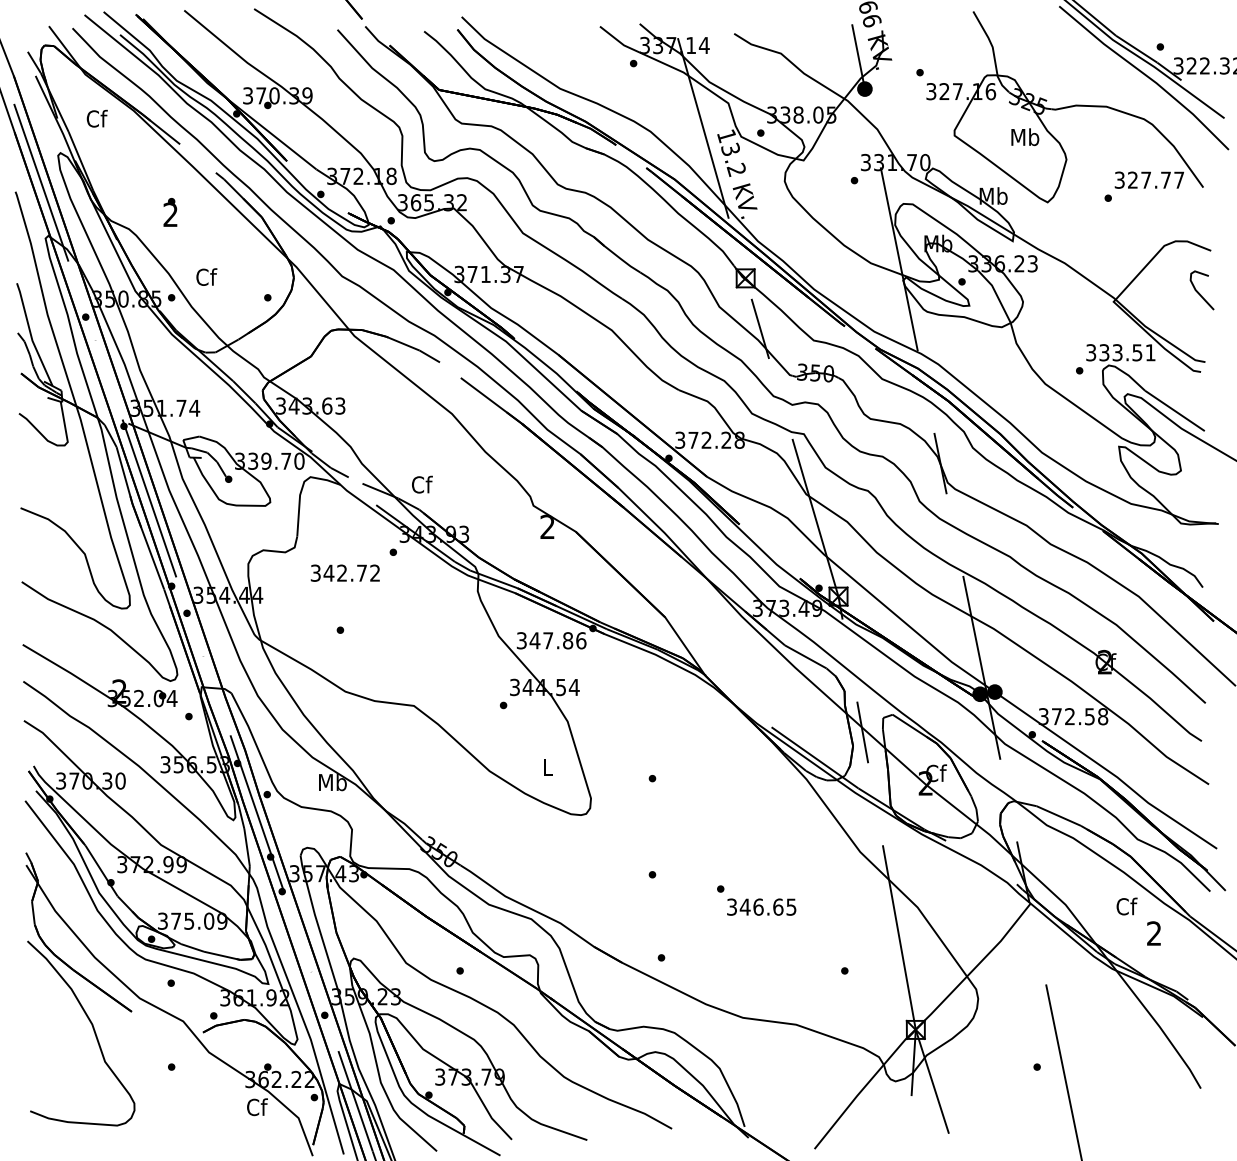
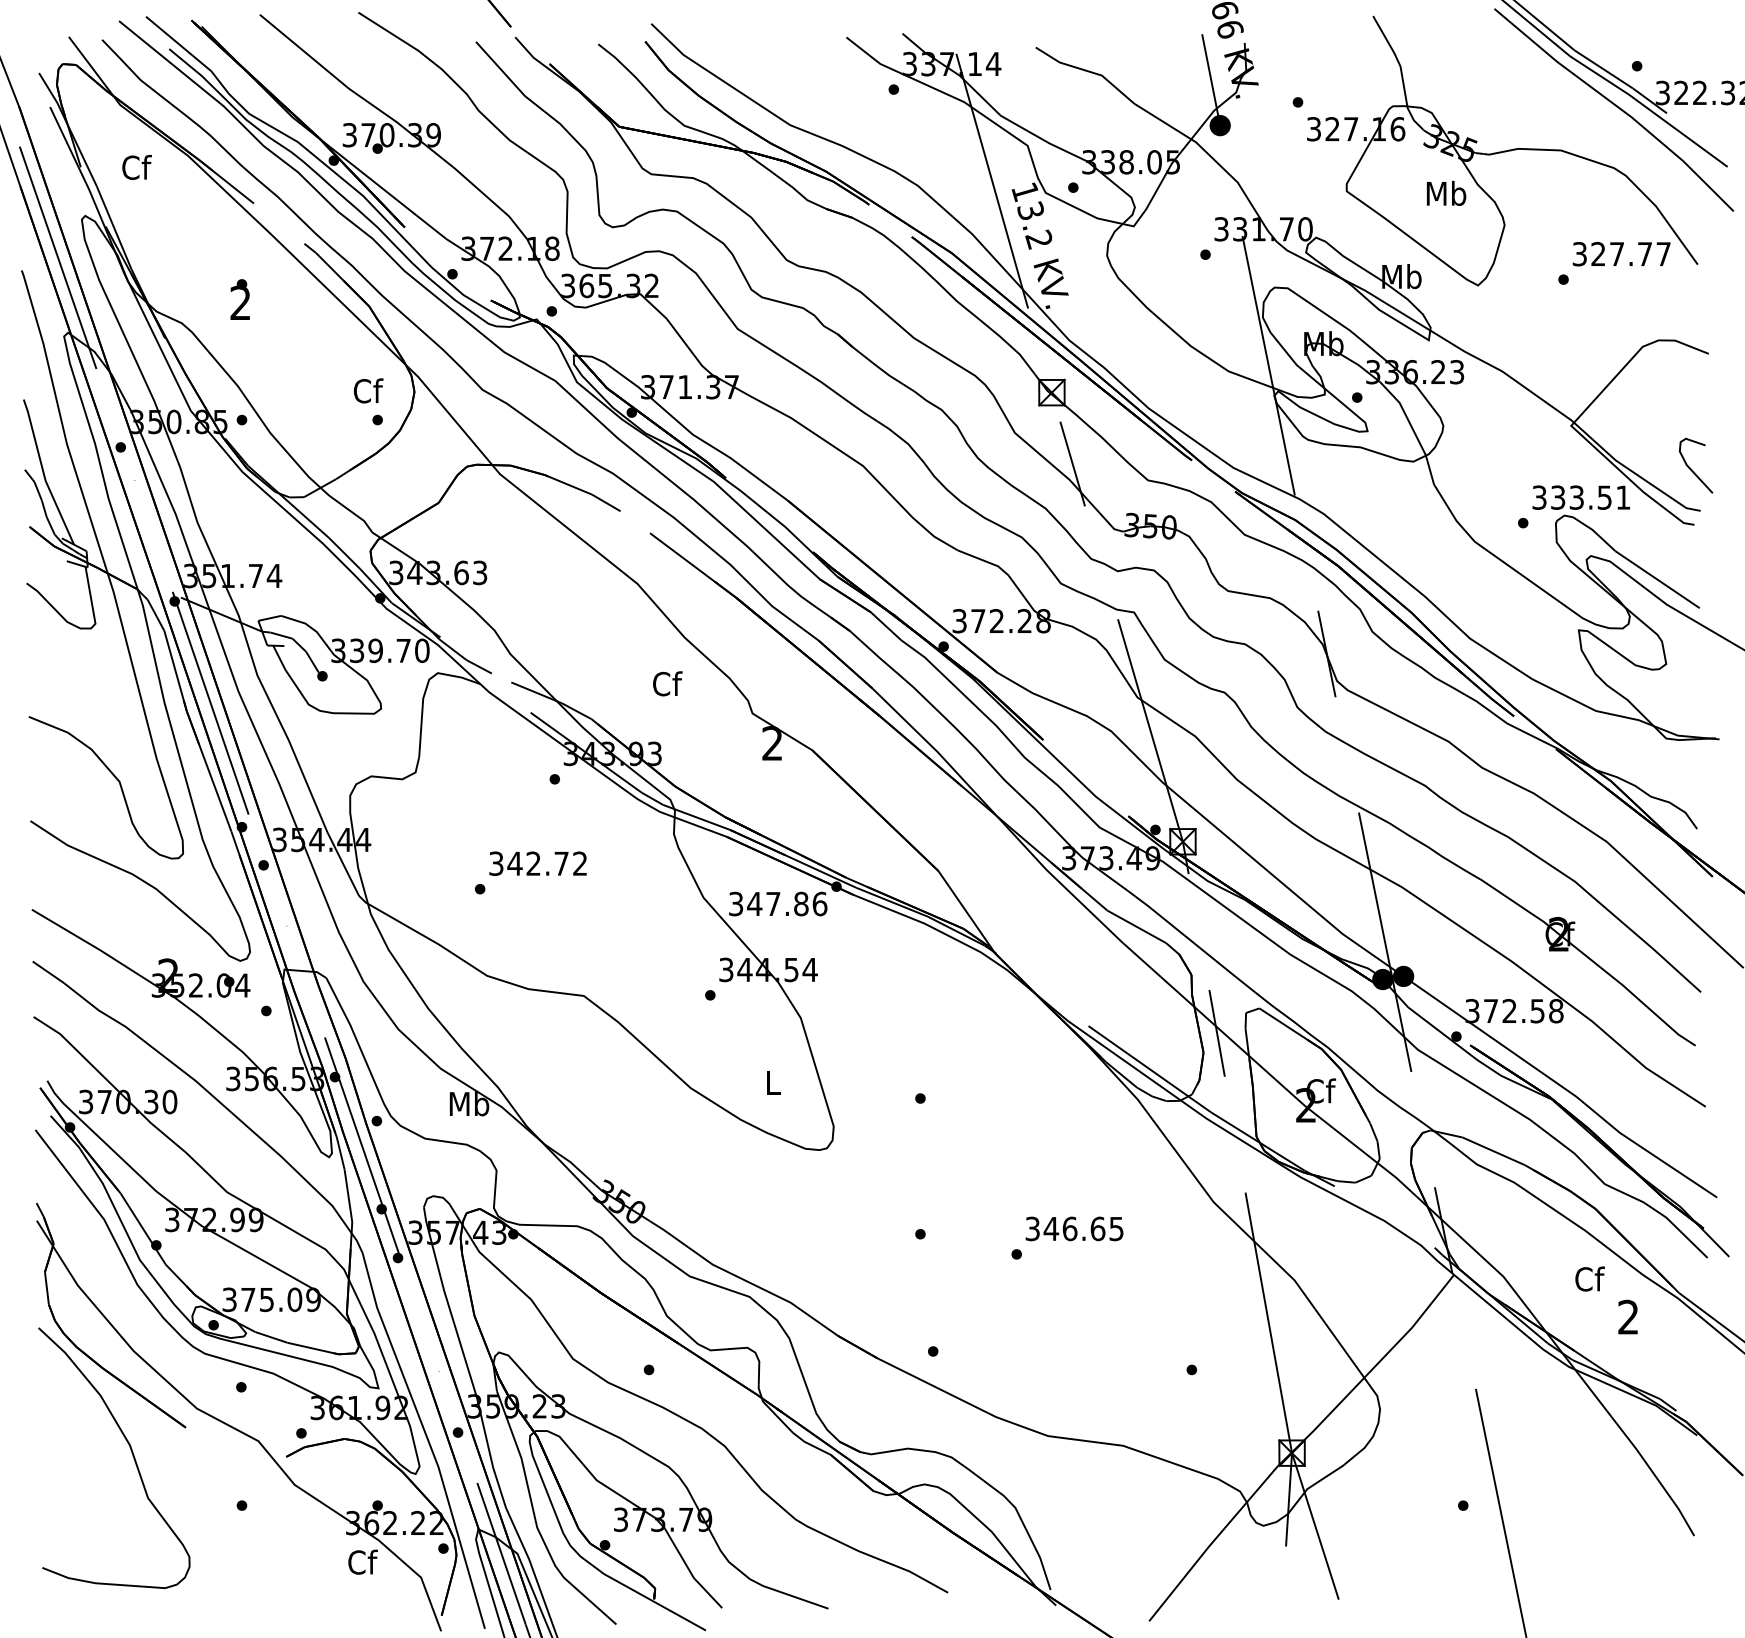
text: (206, 276) -> (368, 390), moved
curve: (1199, 293) -> (1692, 469), moved
text: (422, 484) -> (667, 683), moved
text: (344, 573) -> (537, 863), moved
text: (761, 906) -> (1074, 1228), moved

